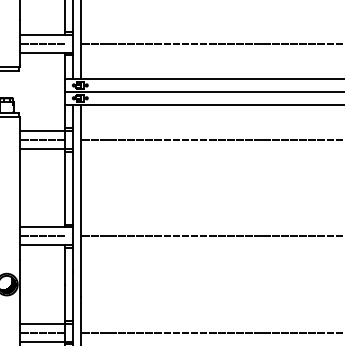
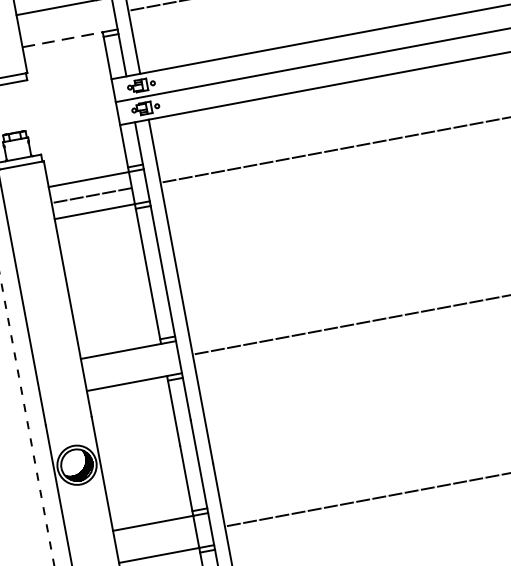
line: (41, 43) -> (58, 23), removed
line: (42, 52) -> (62, 39), solid -> dashed
line: (41, 236) -> (122, 367), removed
line: (41, 332) -> (154, 539), removed

